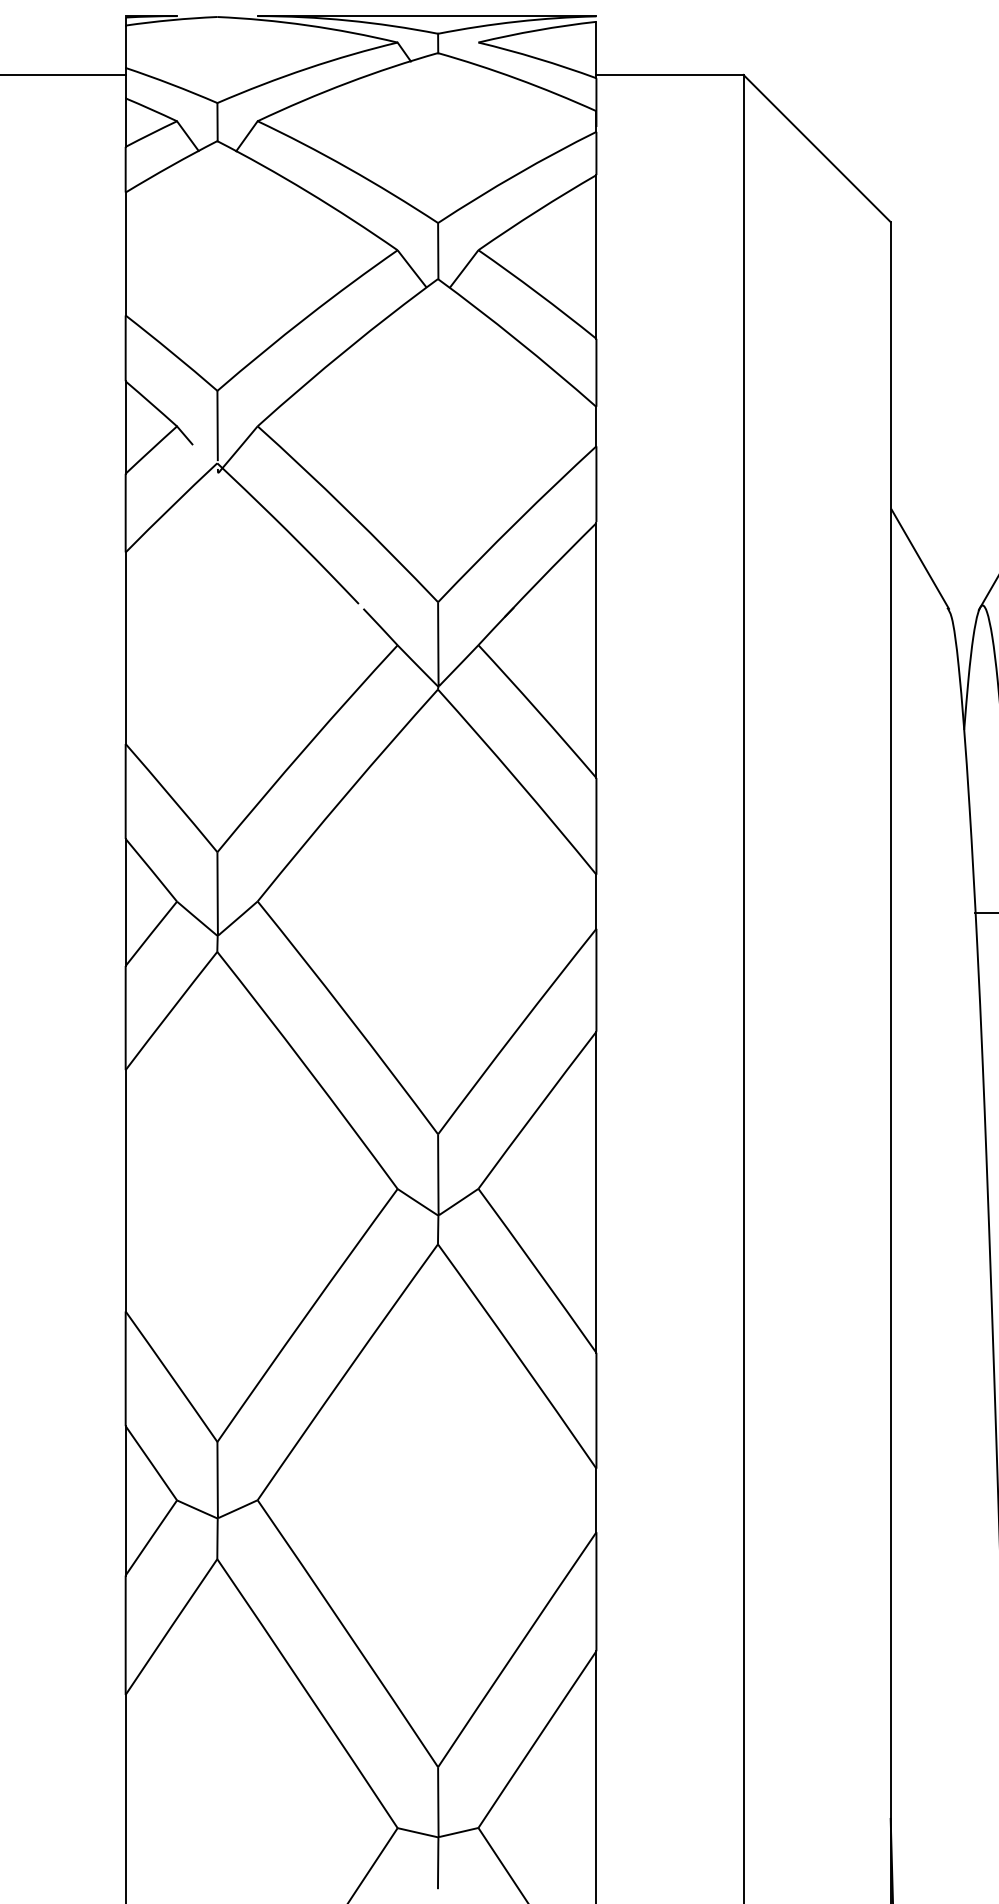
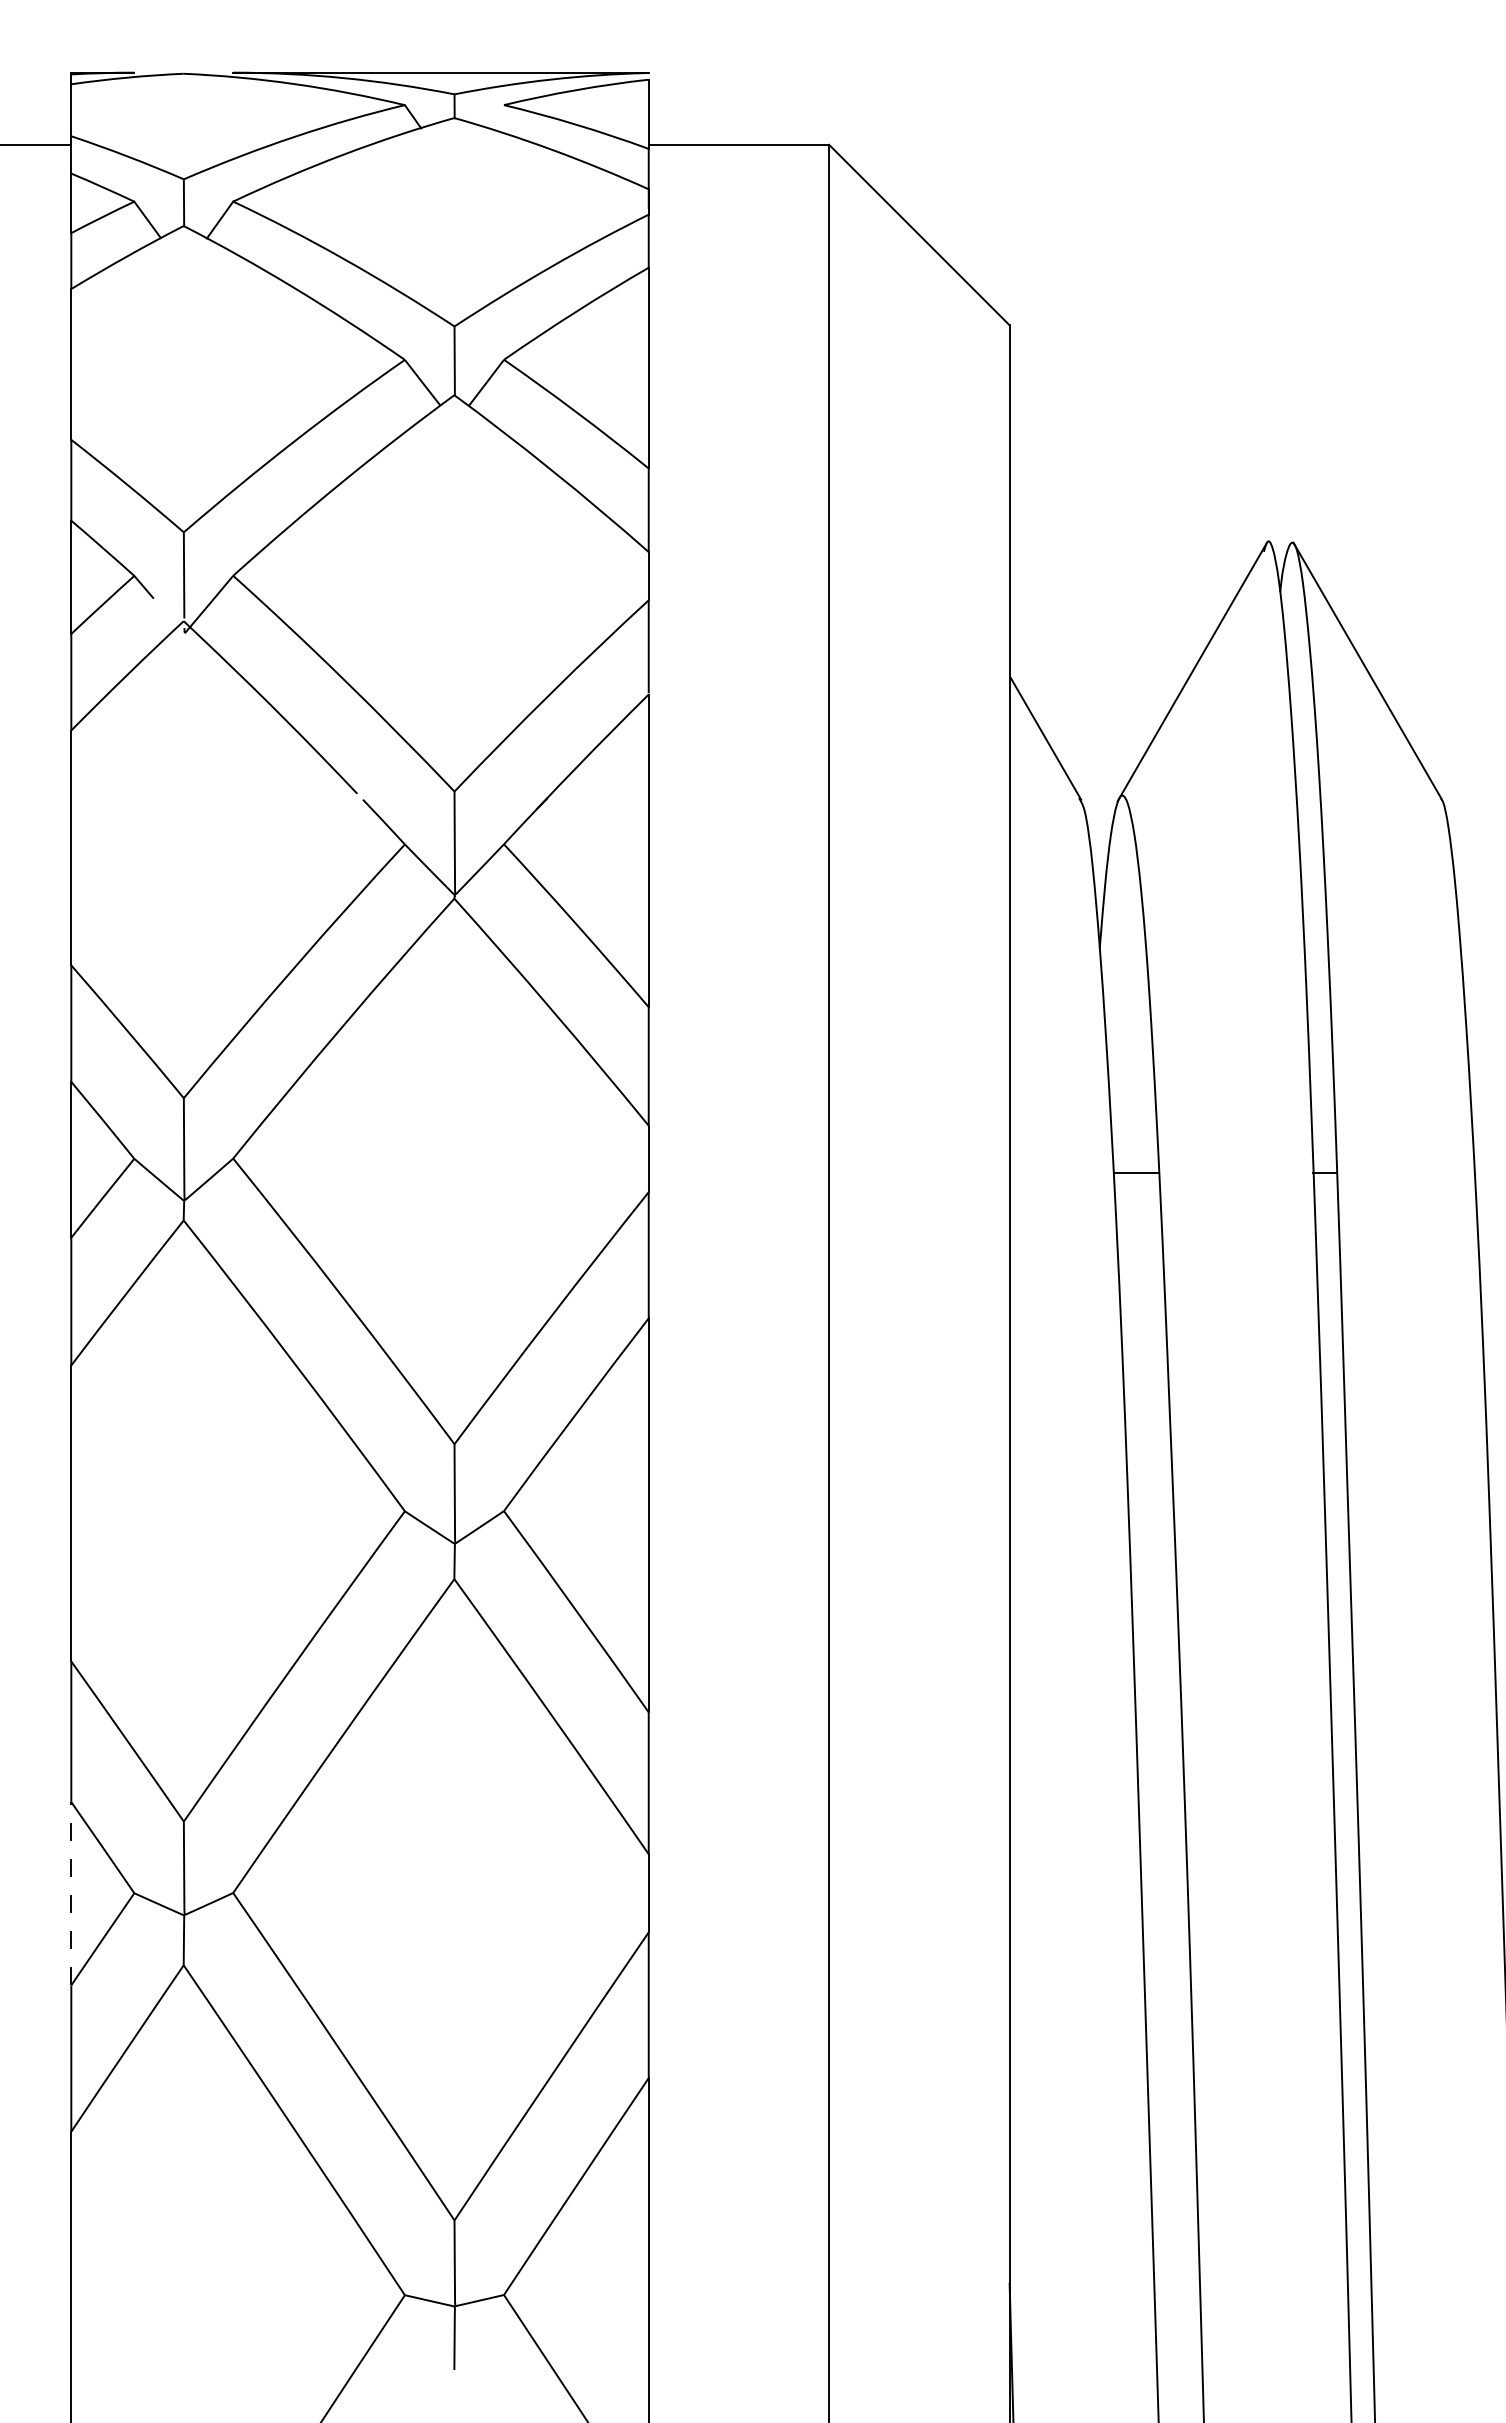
line: (125, 1500) -> (71, 1893), solid -> dashed

